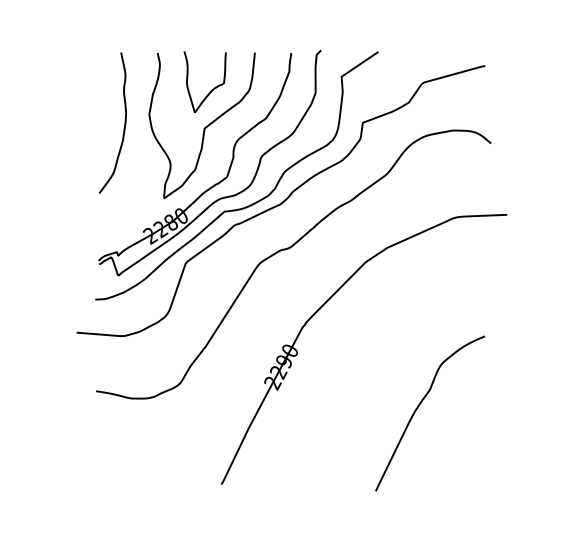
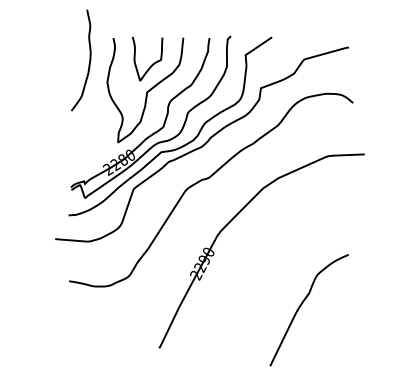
curve: (124, 123) -> (89, 60), moved
curve: (419, 408) -> (301, 306), moved

